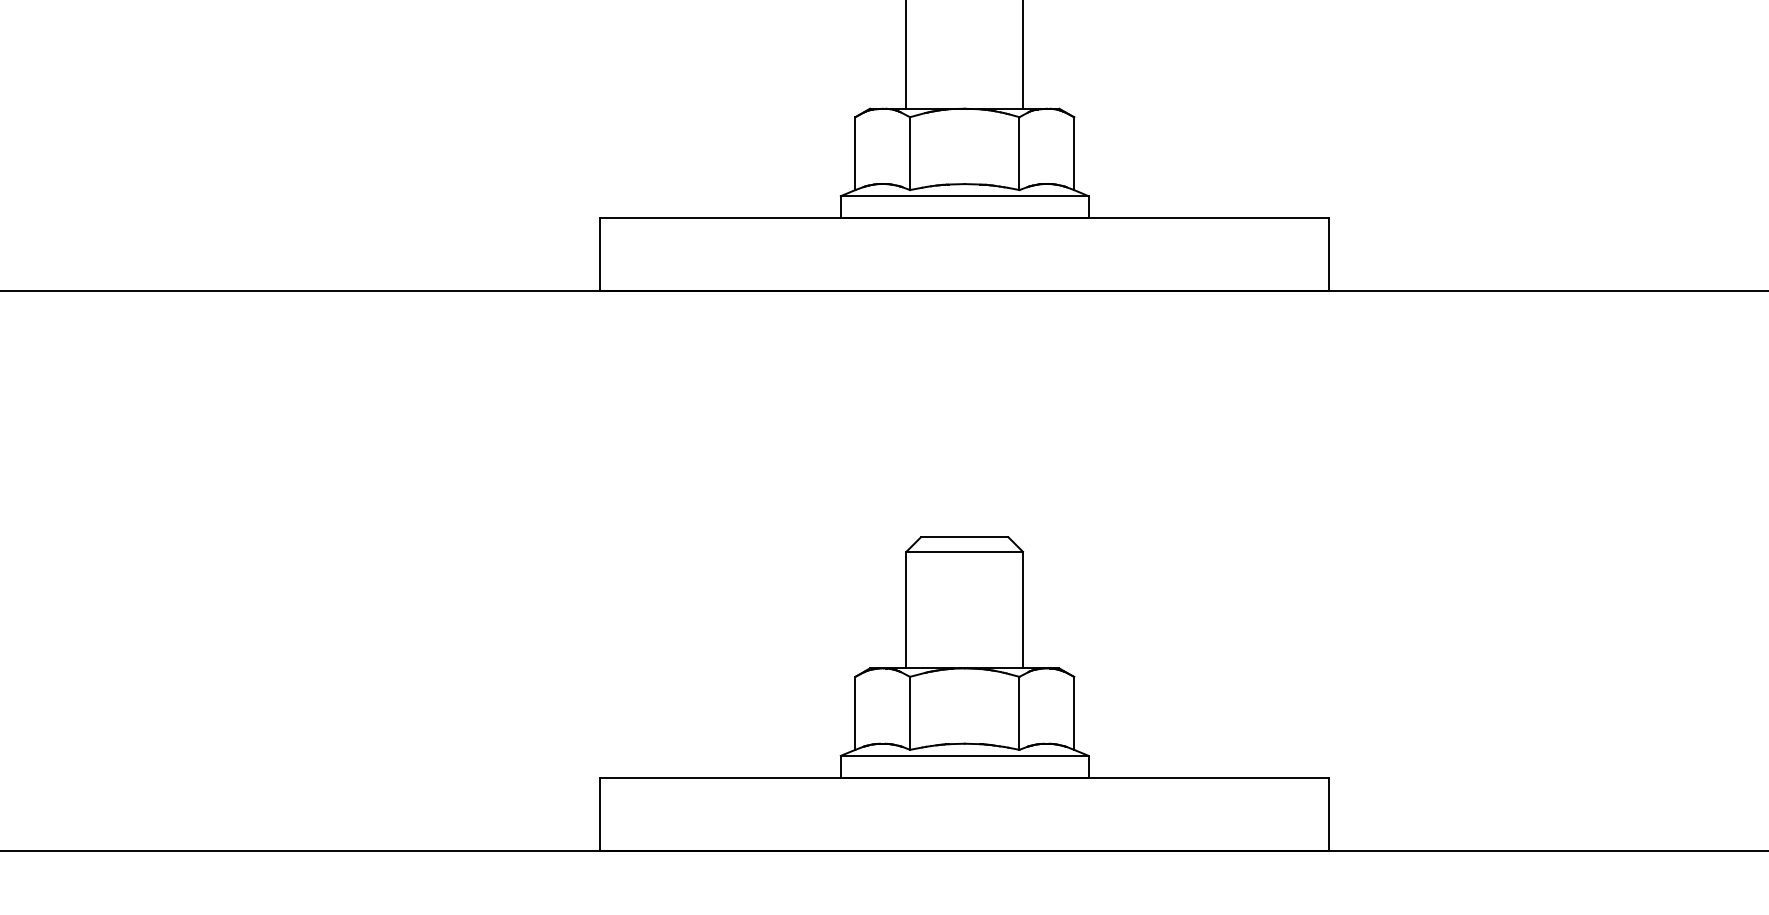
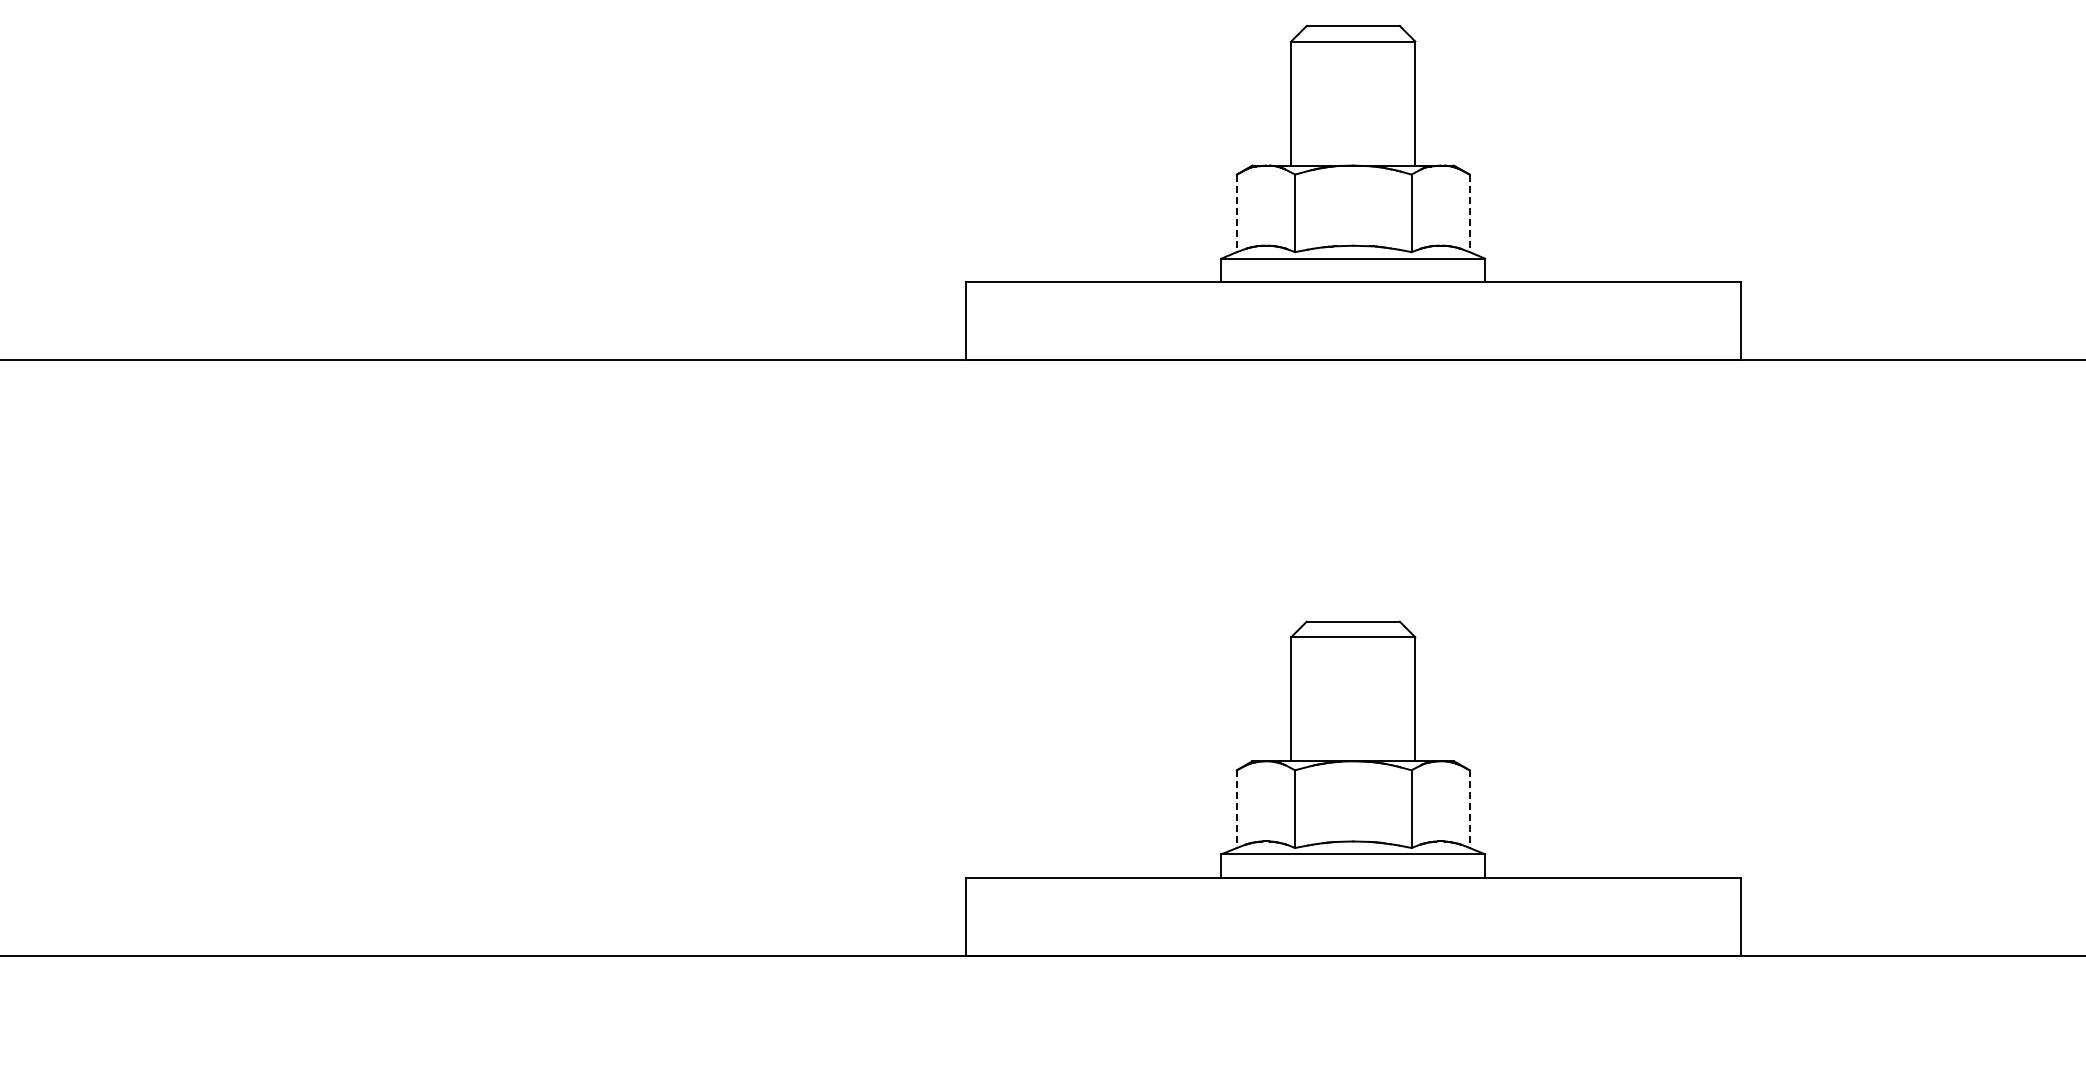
line: (854, 153) -> (1236, 213), solid -> dashed
line: (1073, 153) -> (1469, 213), solid -> dashed
line: (854, 713) -> (1236, 809), solid -> dashed
line: (1073, 713) -> (1469, 809), solid -> dashed

